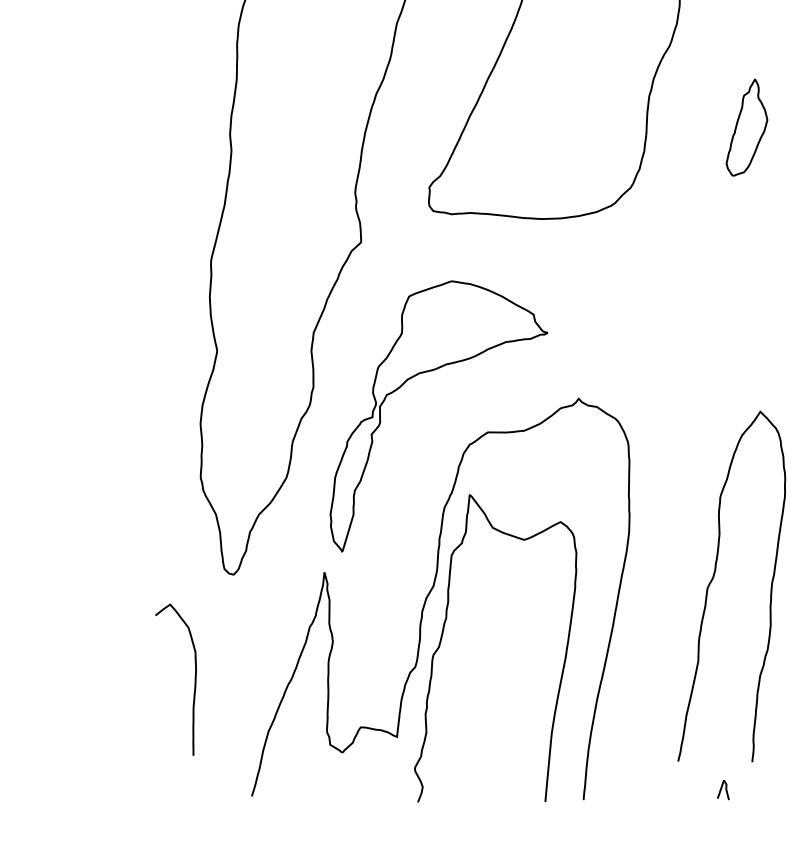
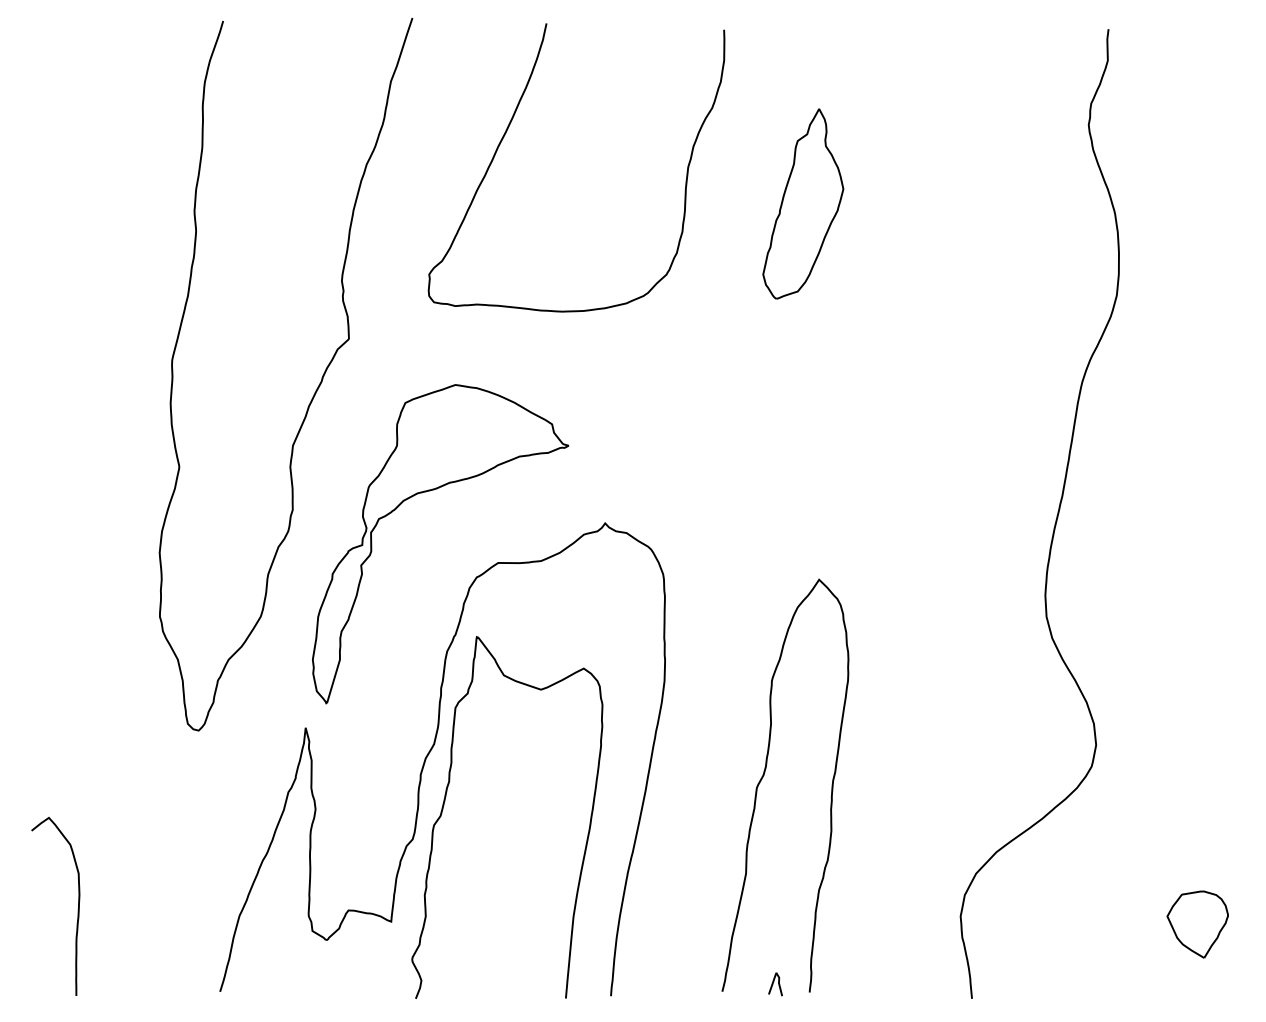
part: (747, 127) -> (803, 203), size x1.67
curve: (713, 577) -> (764, 775), moved
curve: (194, 682) -> (77, 909), moved

